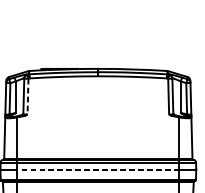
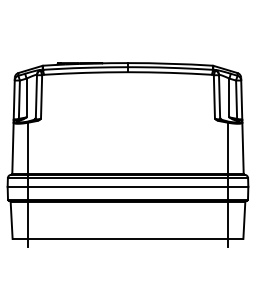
line: (27, 96) -> (41, 97), dashed -> solid
line: (97, 169) -> (127, 186), dashed -> solid

